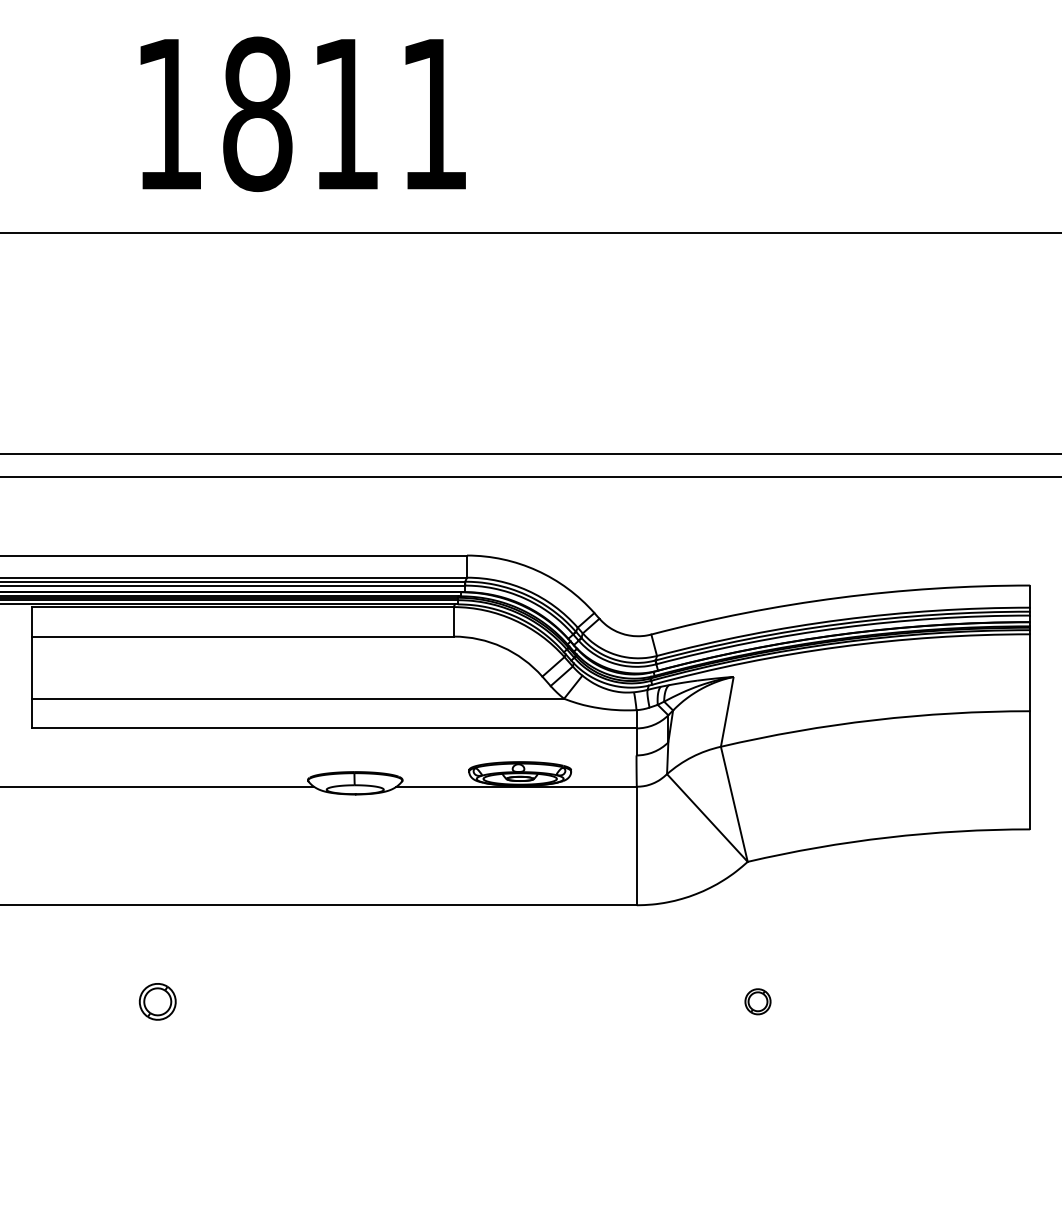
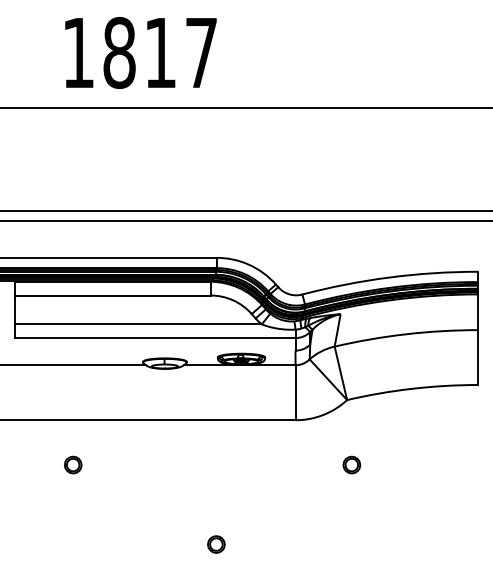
text: (434, 113) -> (201, 52), 1811 -> 1817
part: (757, 1000) -> (351, 464), size x1.43
part: (466, 1172) -> (216, 544), added

